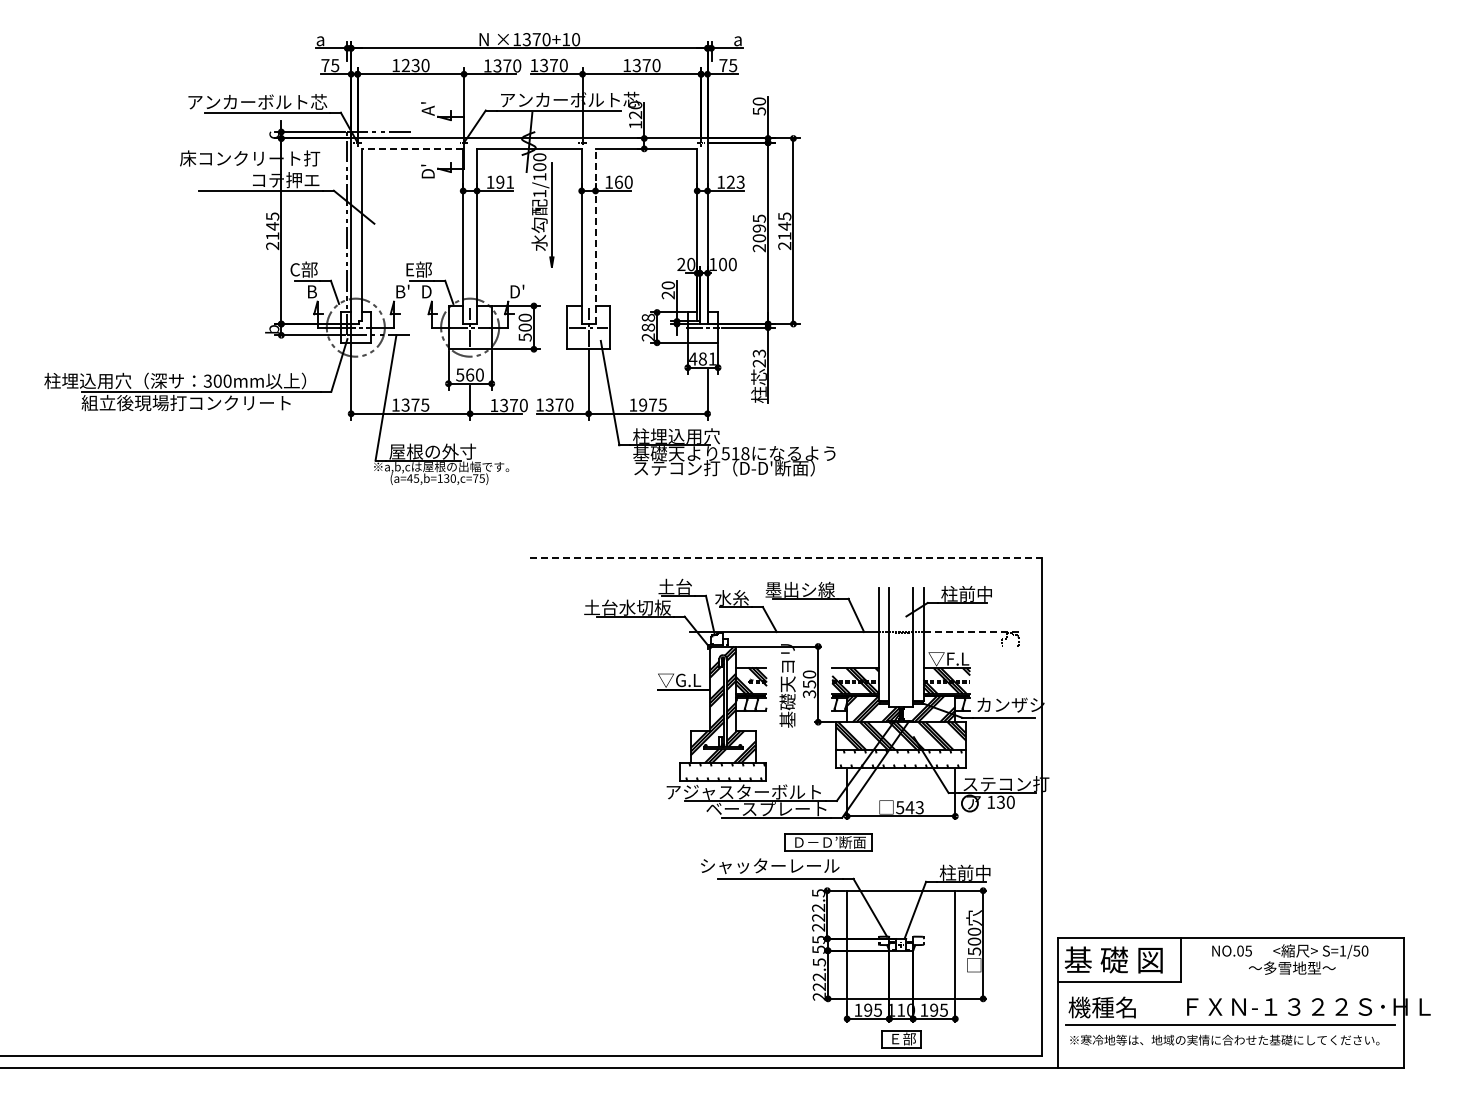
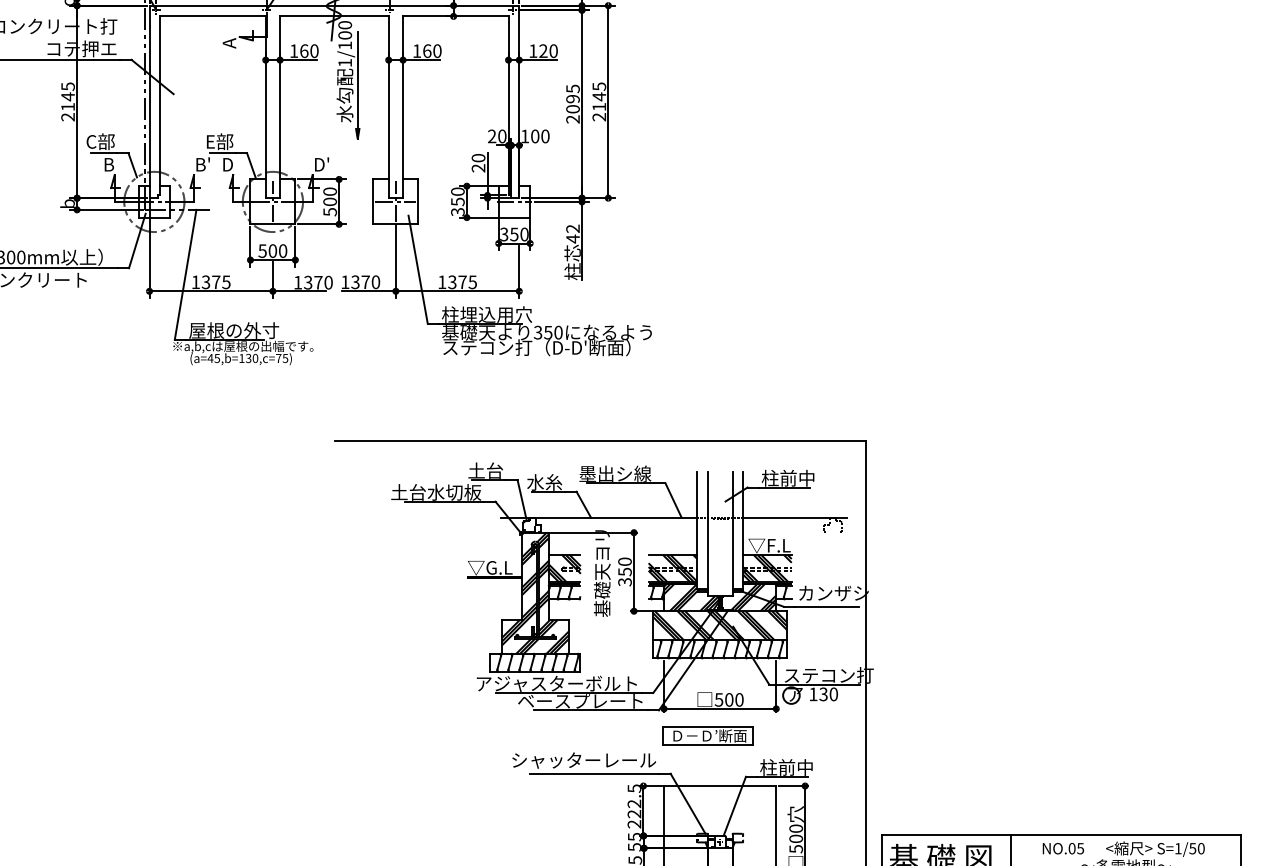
line: (412, 148) -> (213, 16), dashed -> solid
text: (427, 171) -> (228, 39), D' -> A
text: (505, 181) -> (309, 50), 191 -> 160
text: (740, 181) -> (553, 50), 123 -> 120
line: (595, 236) -> (402, 107), dashed -> solid
text: (648, 327) -> (457, 201), 288 -> 350
text: (702, 358) -> (513, 233), 481 -> 350
text: (759, 358) -> (573, 233), 23 -> 42
text: (470, 374) -> (273, 250), 560 -> 500
text: (643, 404) -> (452, 281), 1975 -> 1375
text: (735, 453) -> (548, 332), 518 -> 350
line: (785, 558) -> (600, 441), dashed -> solid
line: (973, 632) -> (795, 518), dashed -> solid
hatch: (901, 758) -> (720, 648), added
hatch: (722, 771) -> (534, 662), added
text: (914, 807) -> (733, 699), 543 -> 500
part: (828, 842) -> (707, 736), moved

